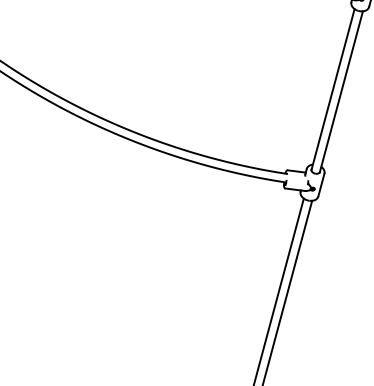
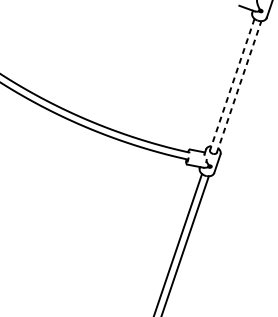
line: (332, 90) -> (231, 85), solid -> dashed
line: (341, 91) -> (239, 86), solid -> dashed

